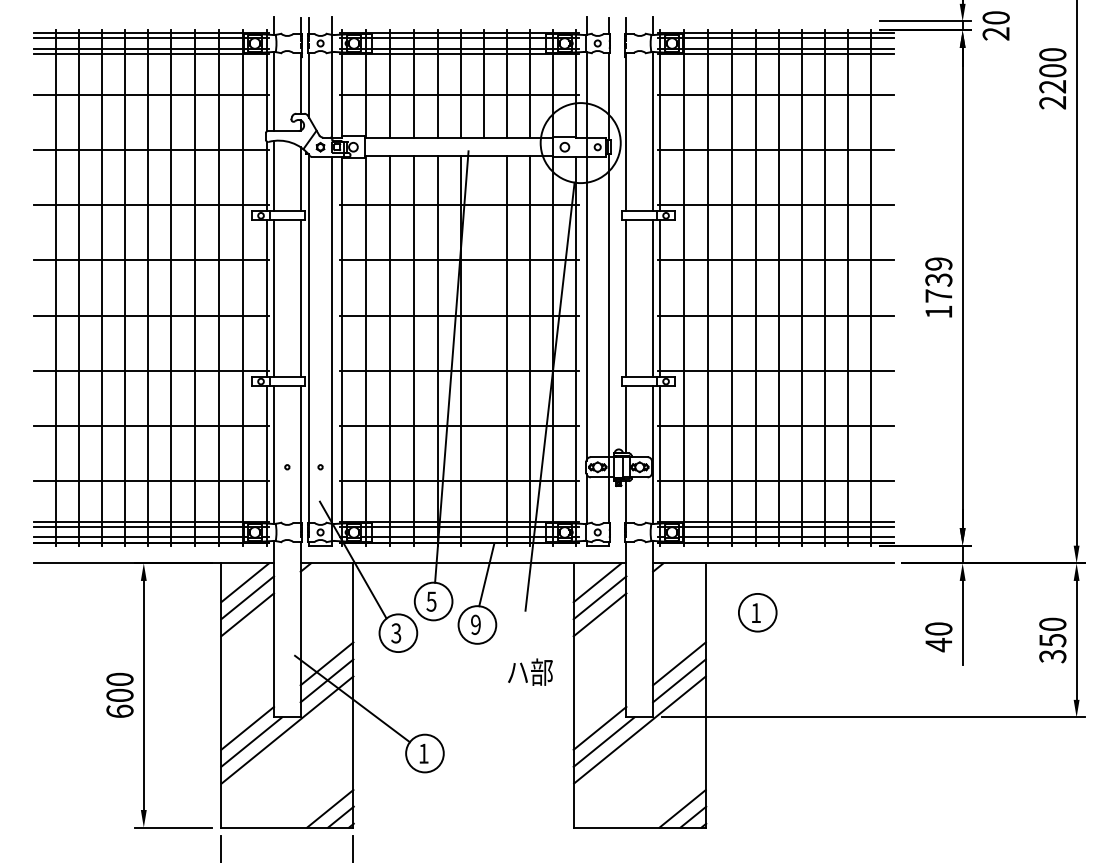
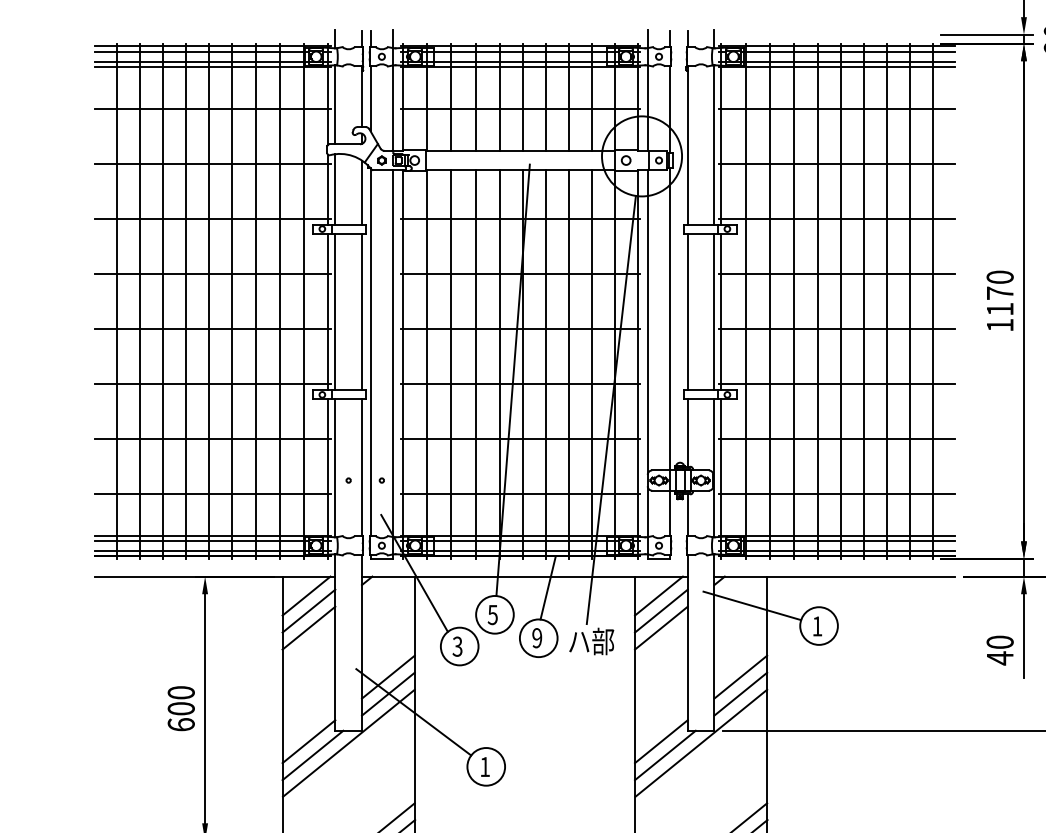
text: (938, 279) -> (999, 292), 1739 -> 1170
line: (484, 350) -> (545, 363), added
line: (690, 592) -> (751, 605), added
text: (530, 671) -> (591, 640), moved

